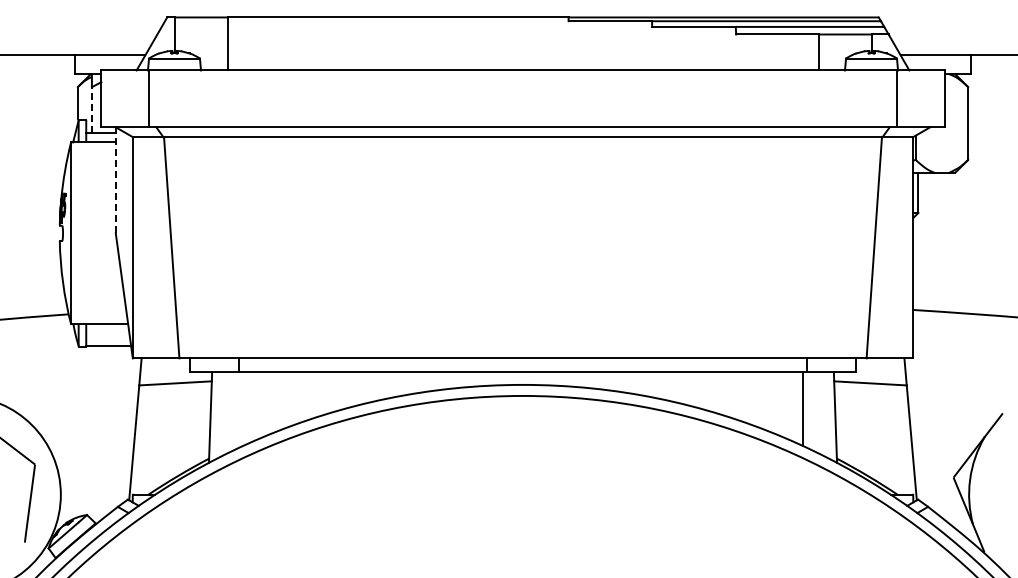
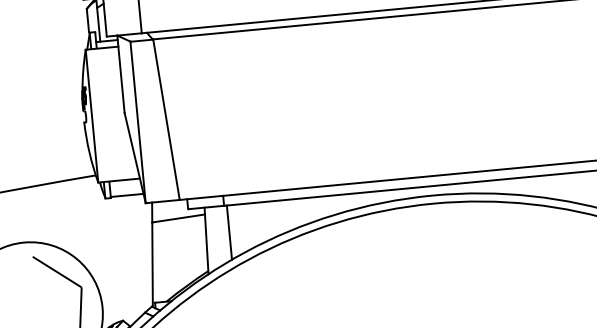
line: (91, 109) -> (98, 24), dashed -> solid
line: (115, 180) -> (120, 74), dashed -> solid
line: (242, 409) -> (229, 232), added

